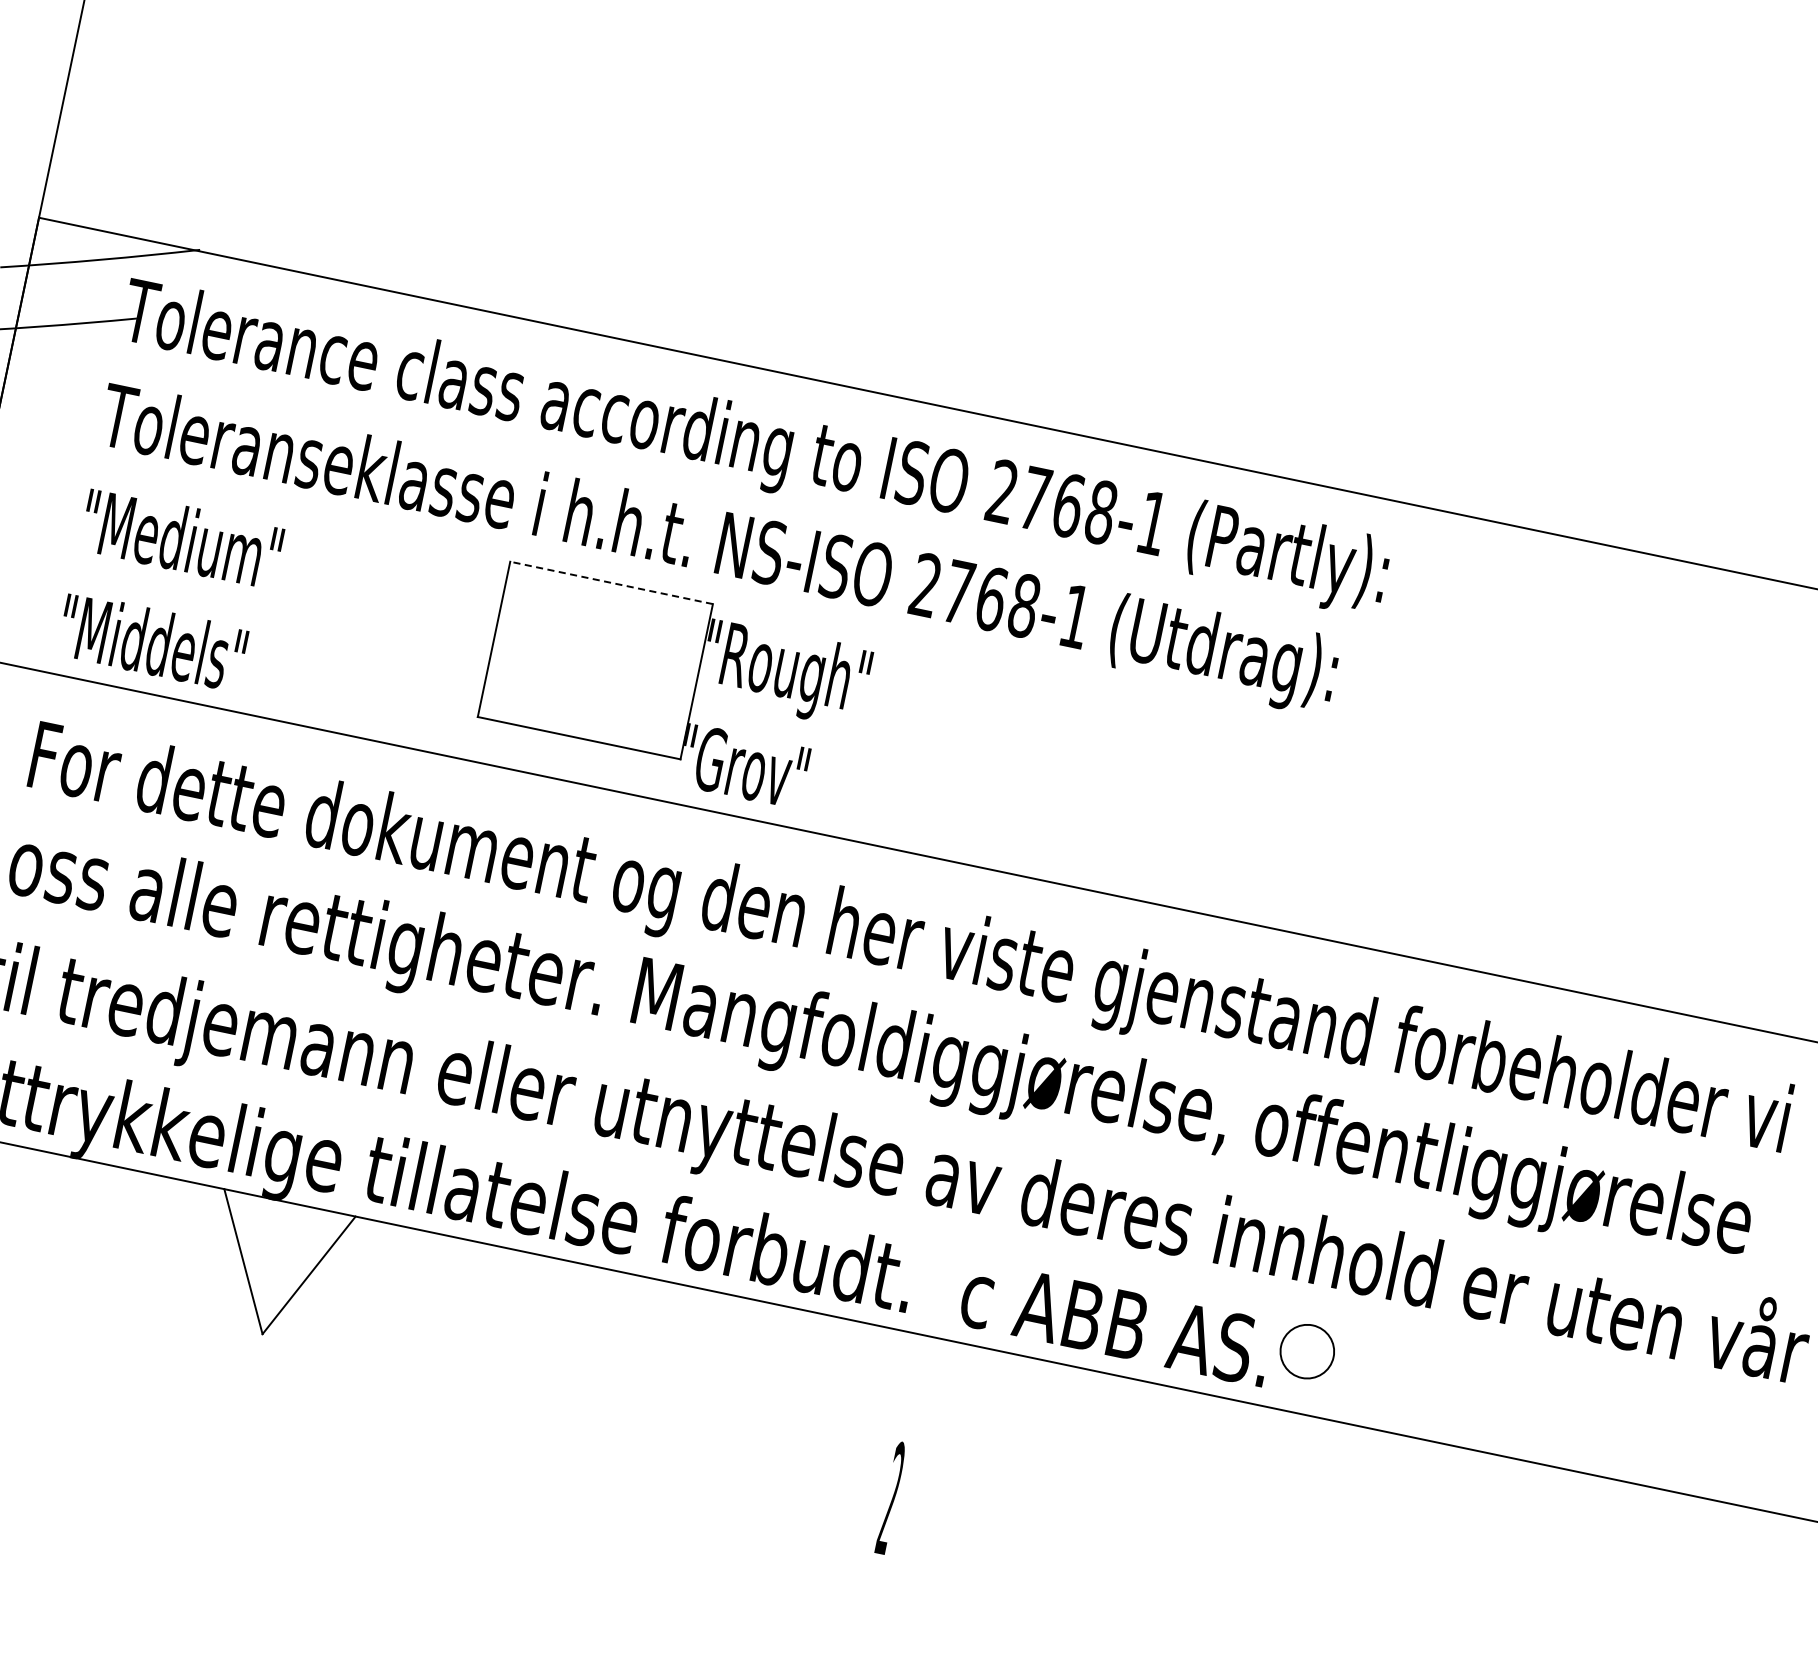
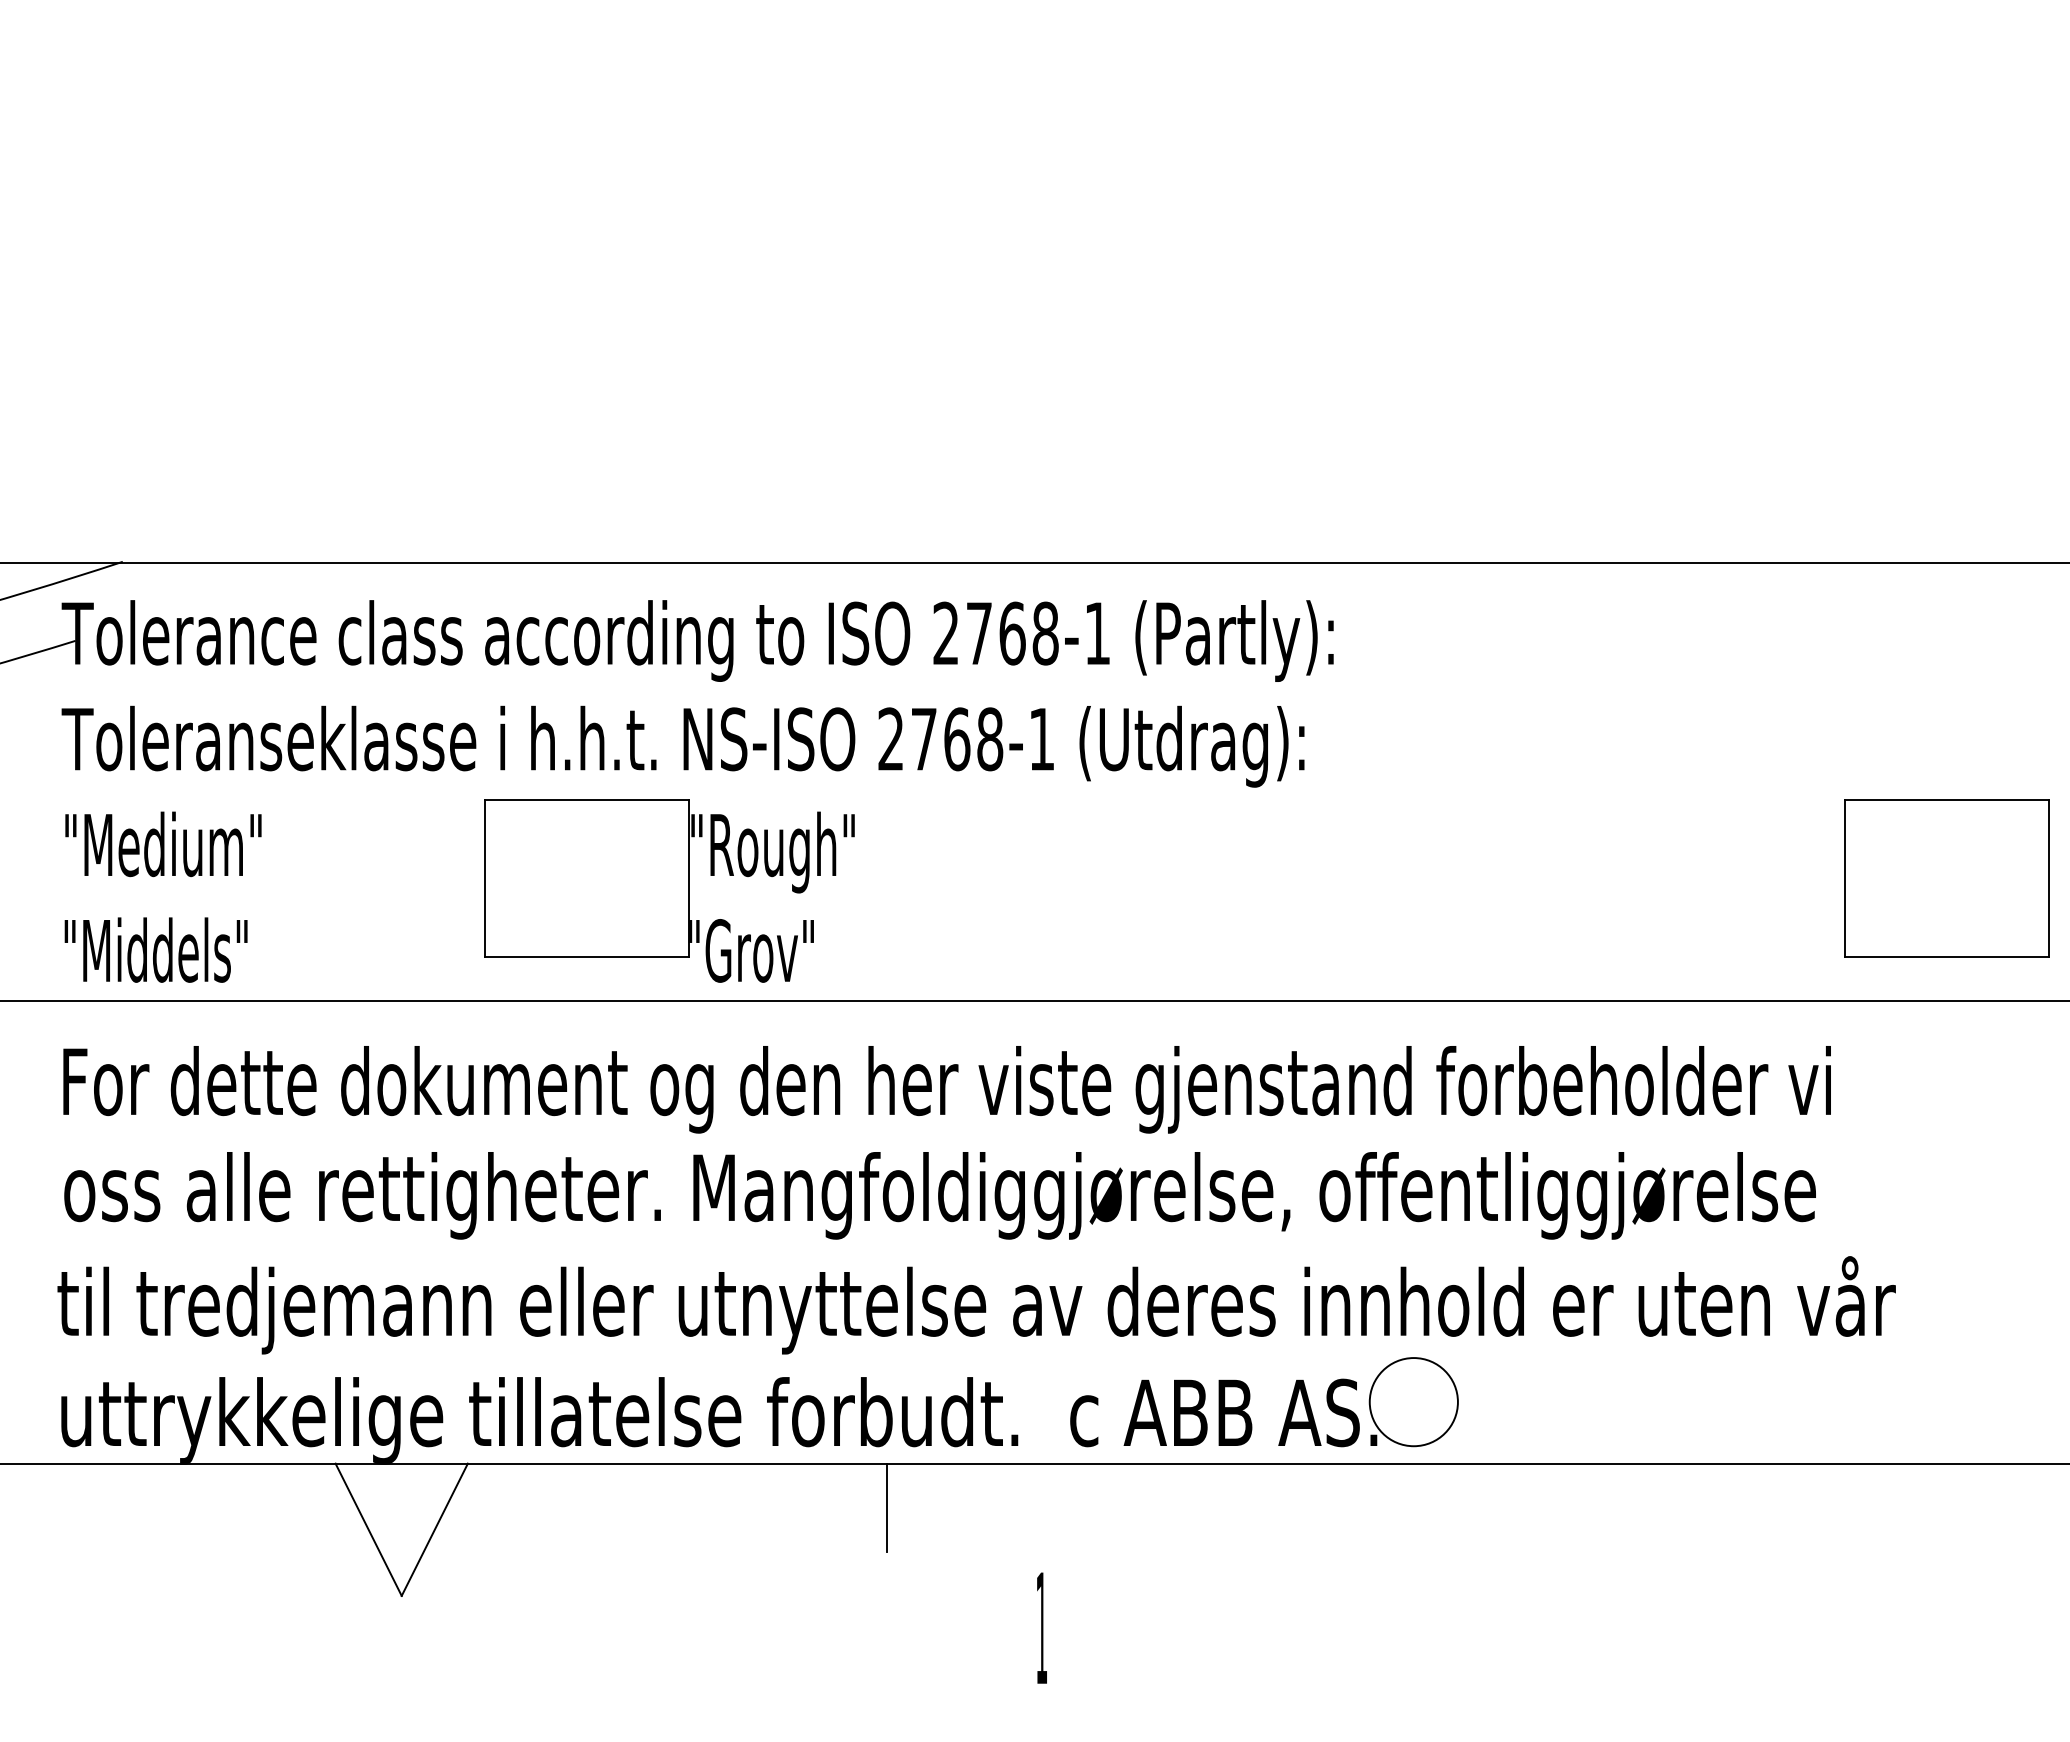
line: (610, 582) -> (586, 800), dashed -> solid
line: (762, 1346) -> (886, 1507), added
circle: (1306, 1351) -> (1413, 1402), size x1.67
text: (891, 1497) -> (1041, 1626), 2 -> 1

